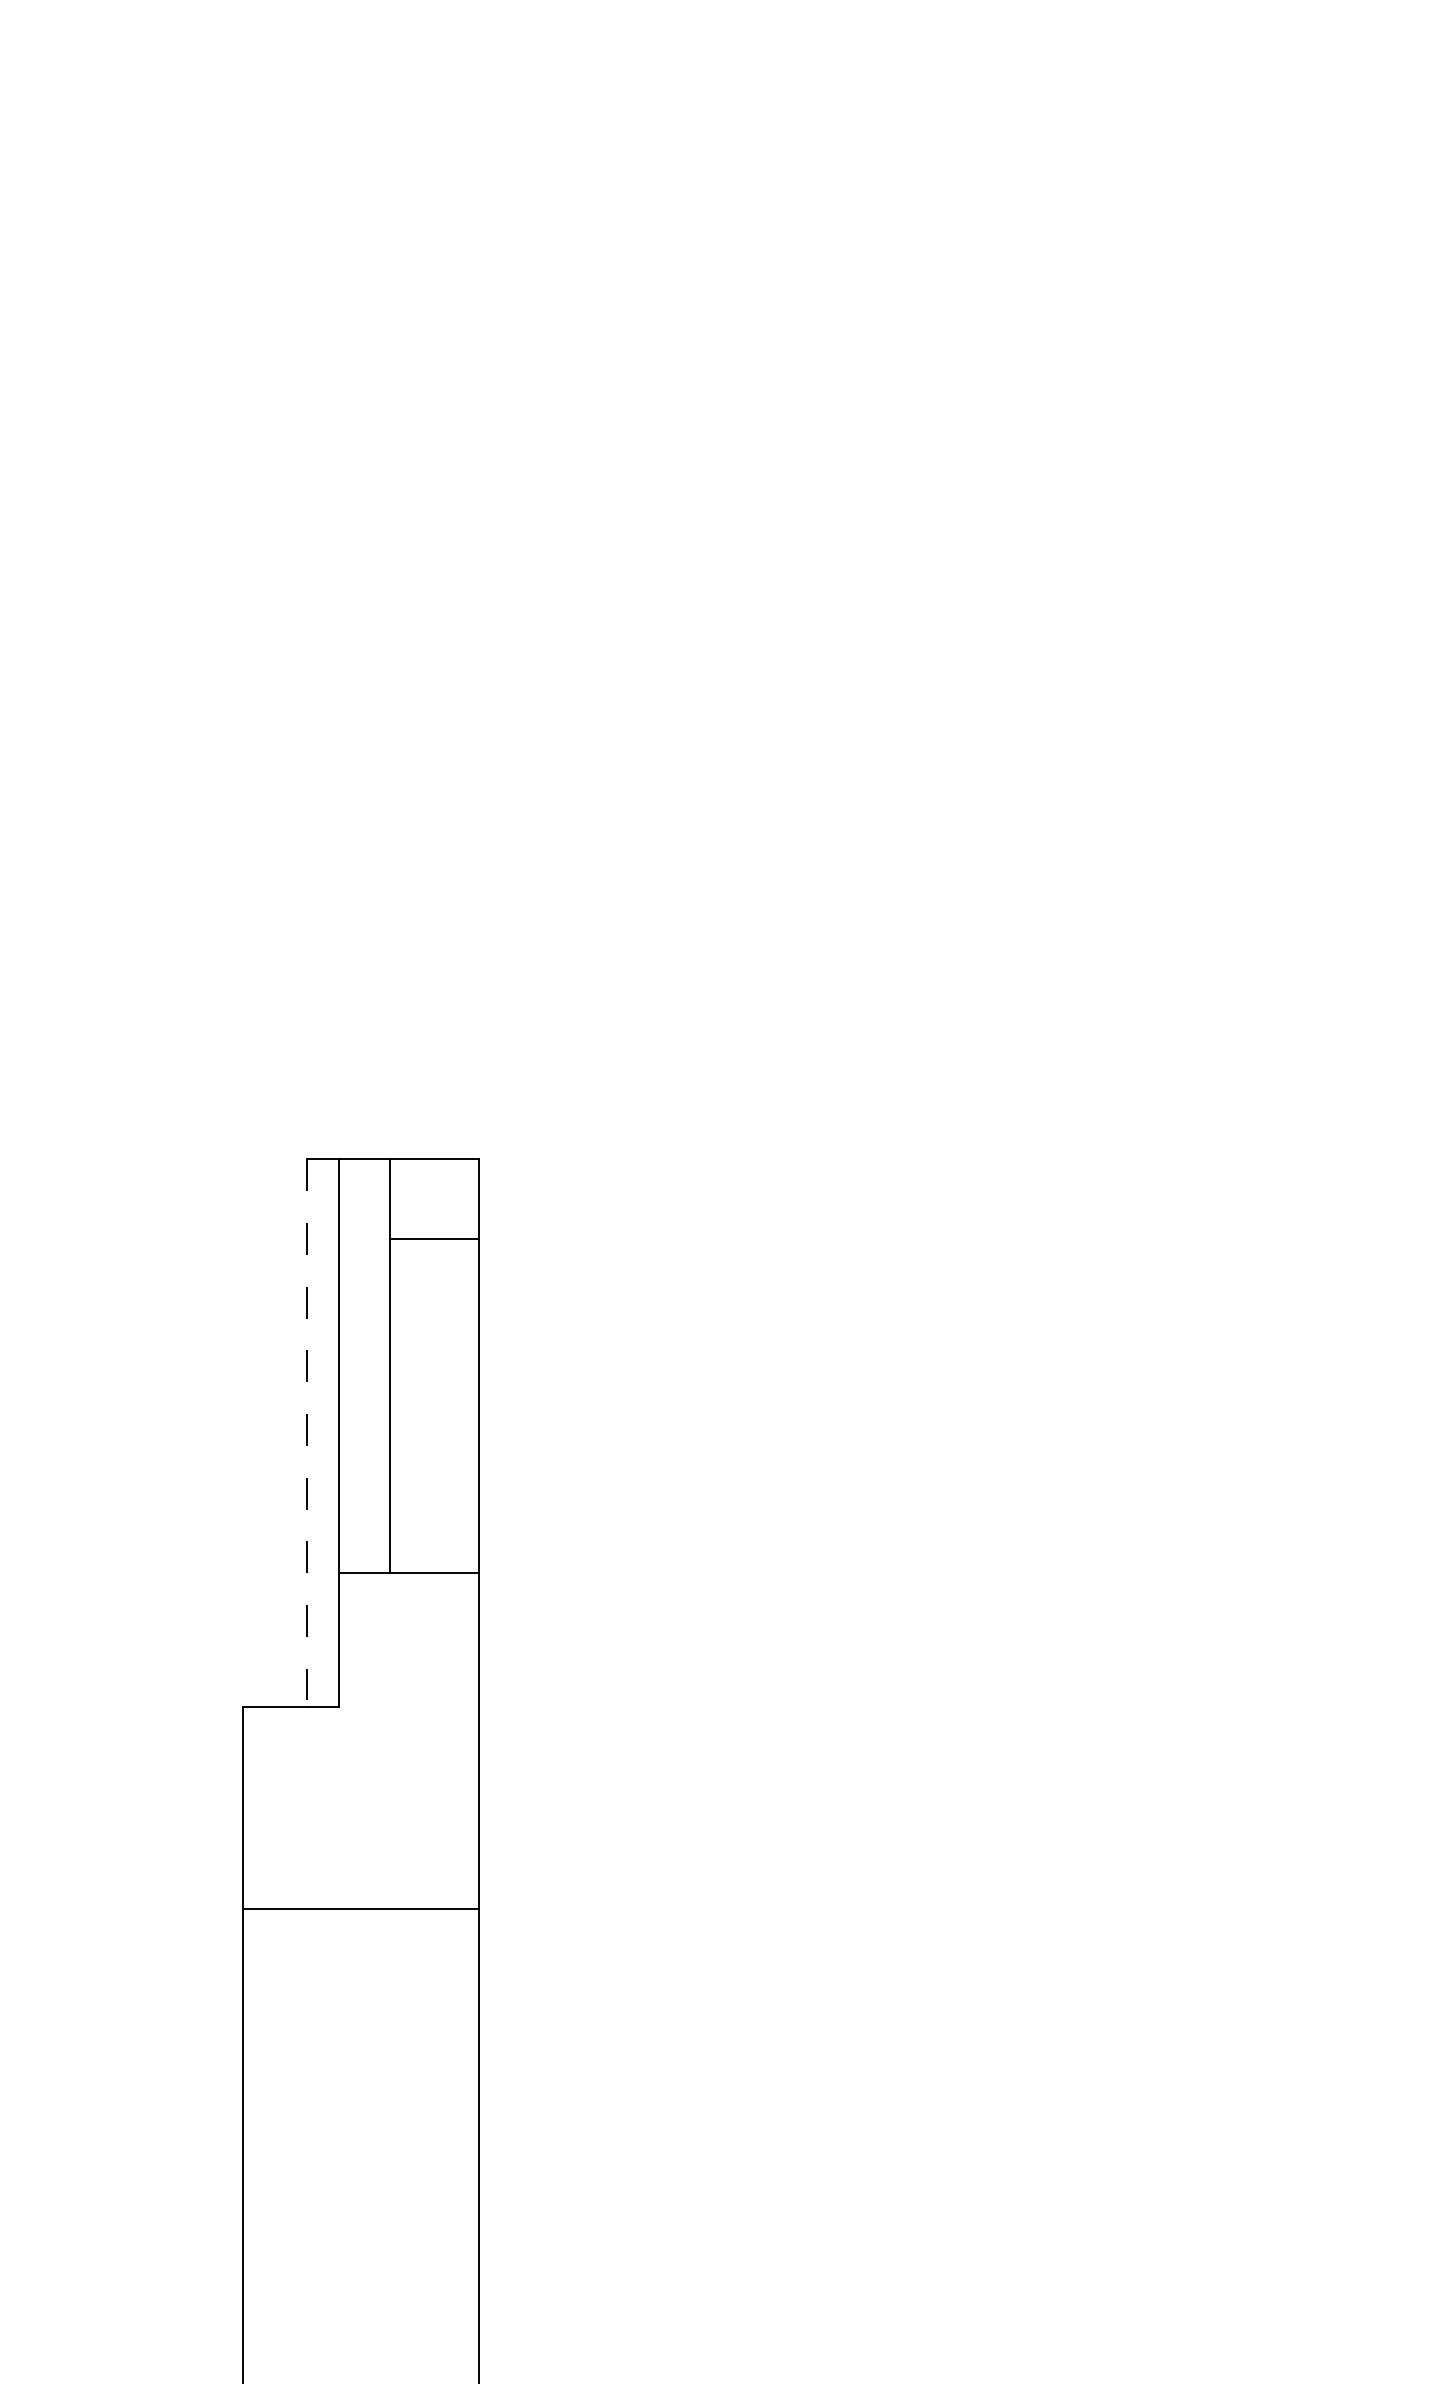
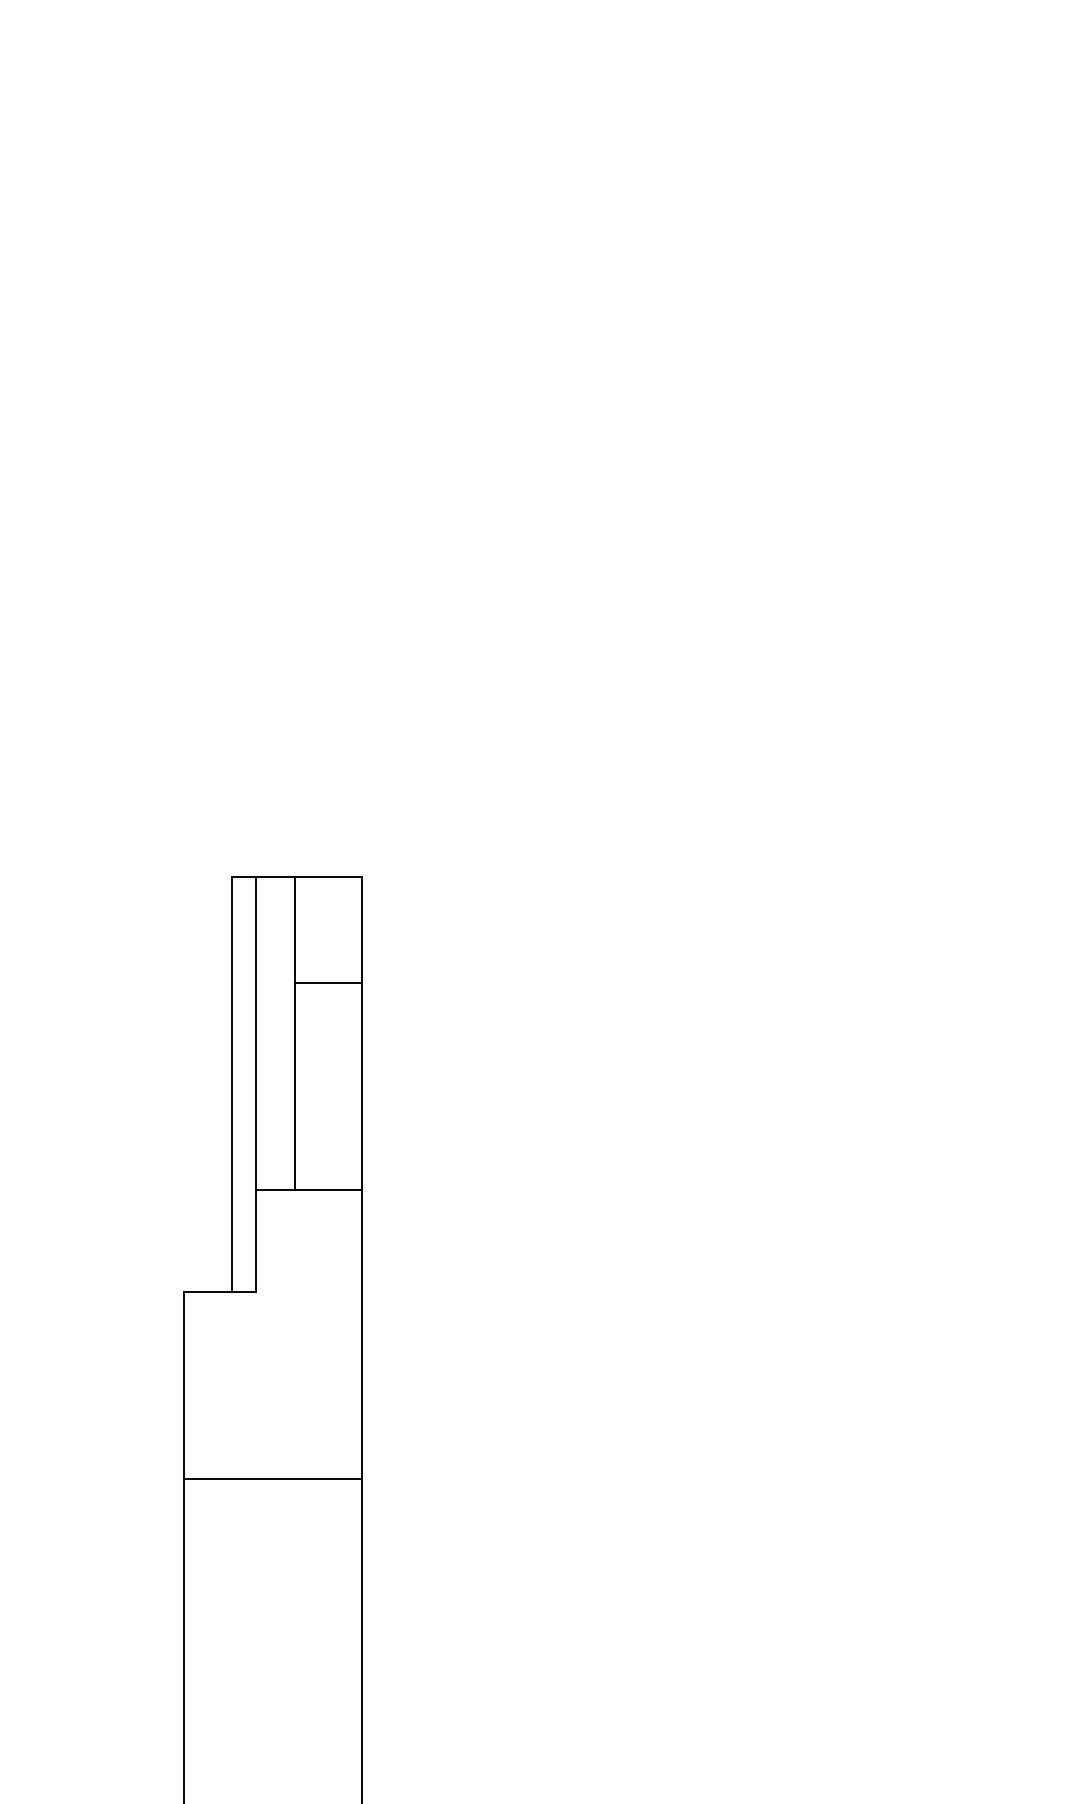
line: (433, 1239) -> (327, 983), moved
line: (306, 1433) -> (231, 1084), dashed -> solid
line: (360, 1909) -> (272, 1479), moved

